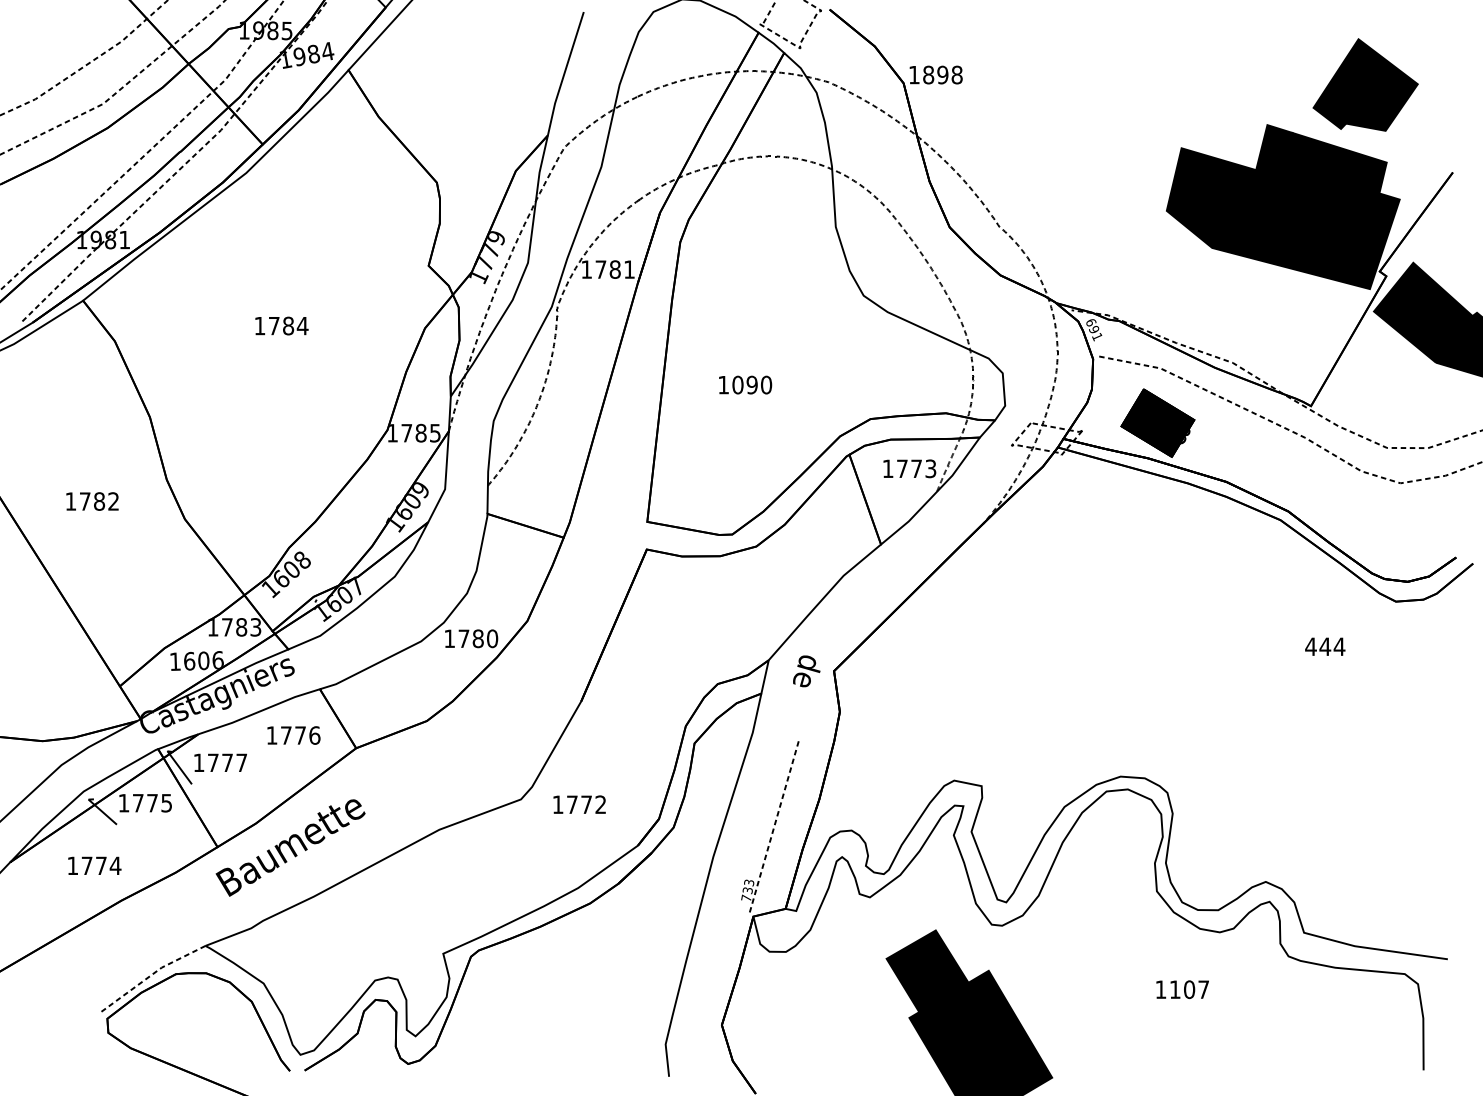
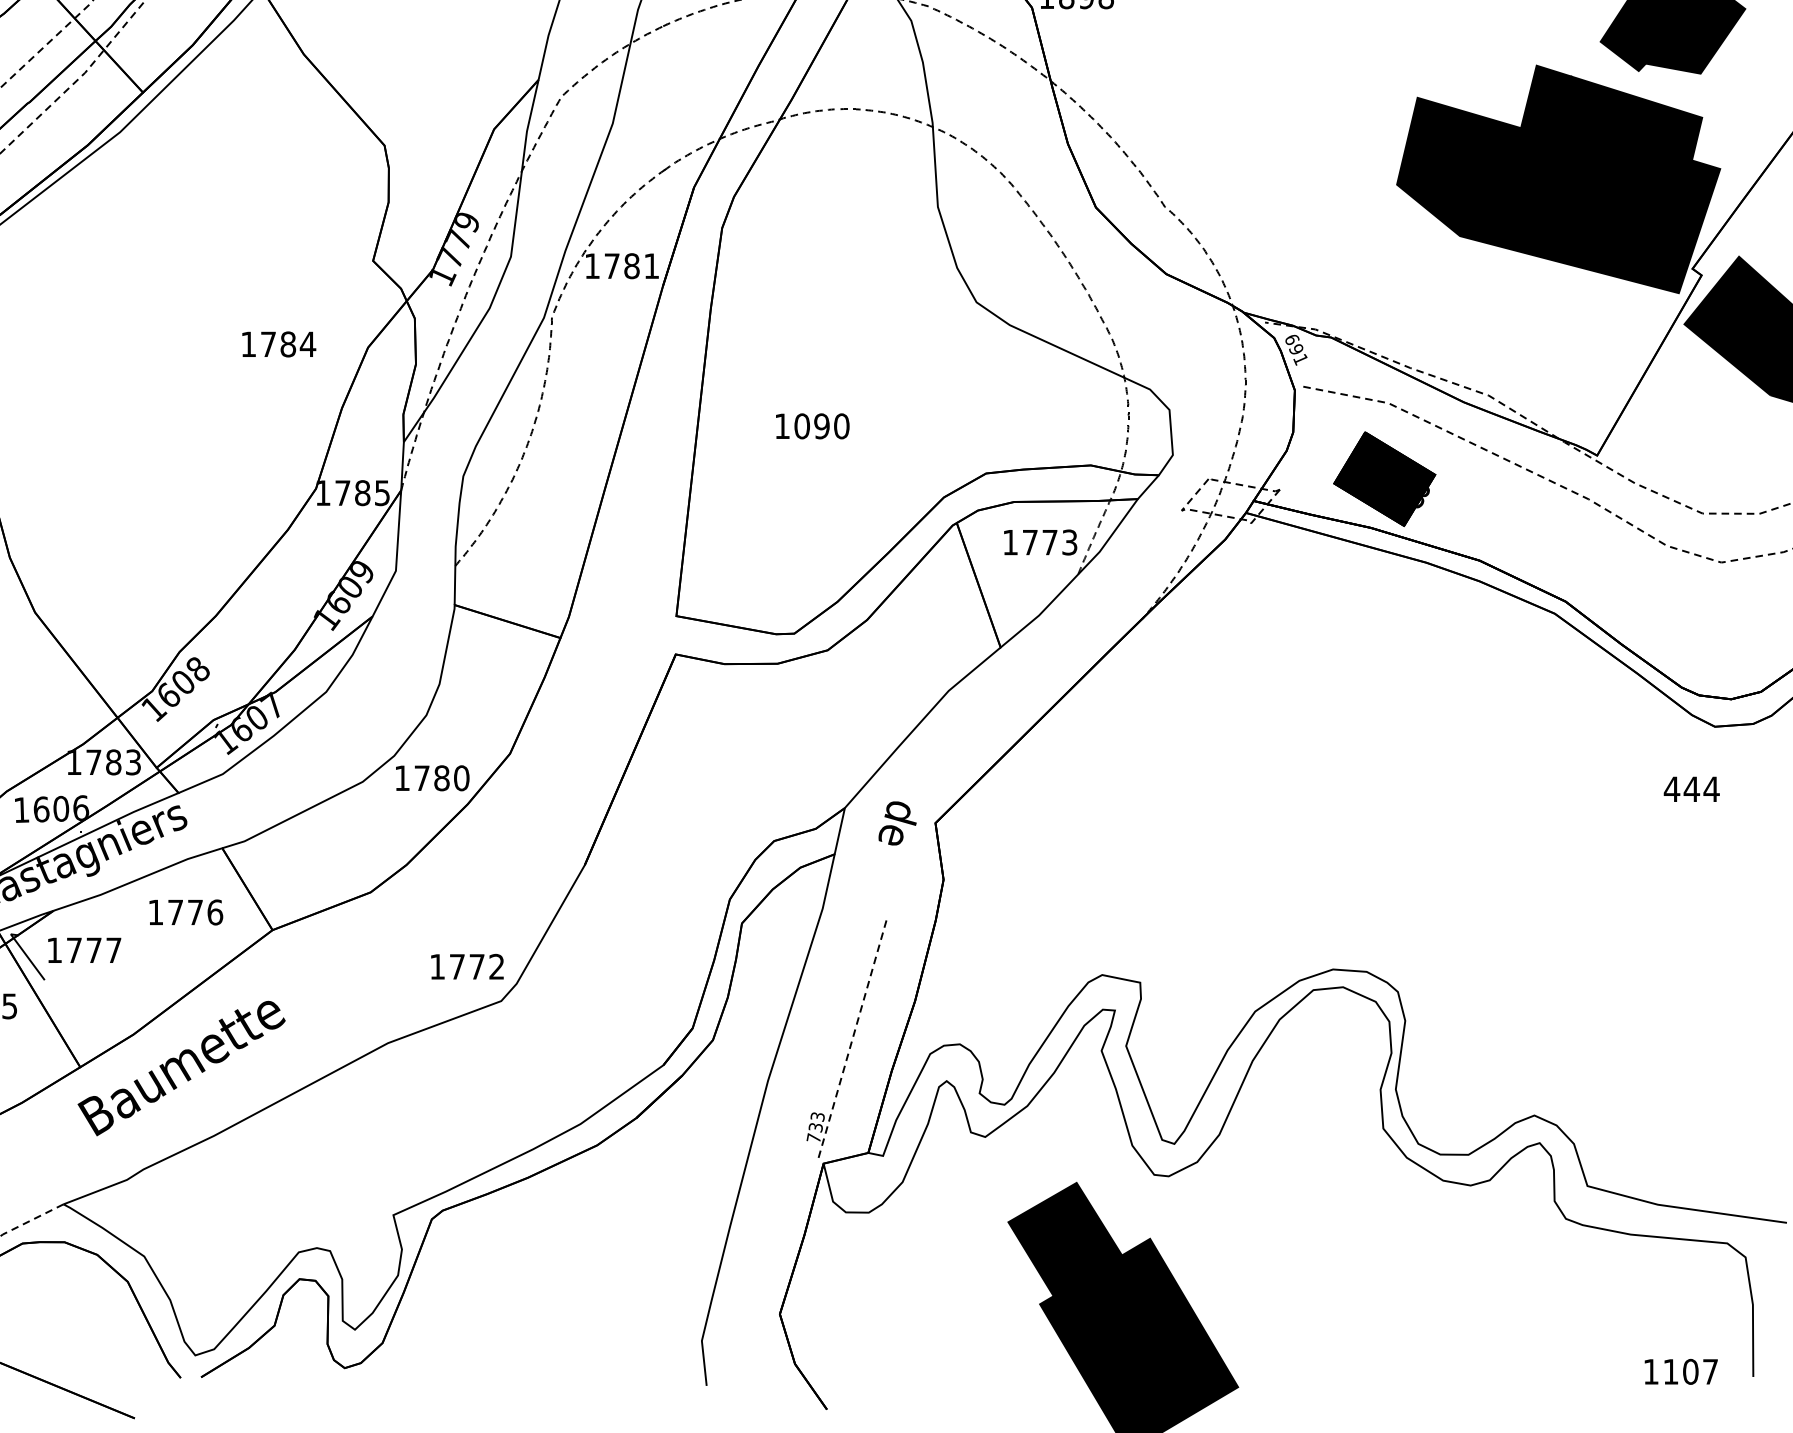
text: (281, 325) -> (278, 343), moved
text: (1325, 646) -> (1692, 788), moved
text: (579, 804) -> (467, 966), moved
text: (1182, 989) -> (1681, 1371), moved

